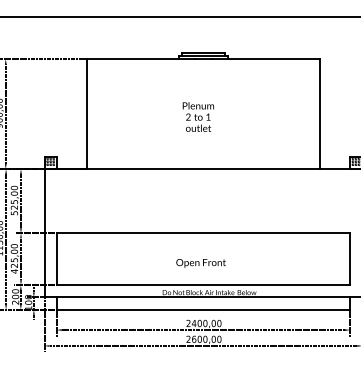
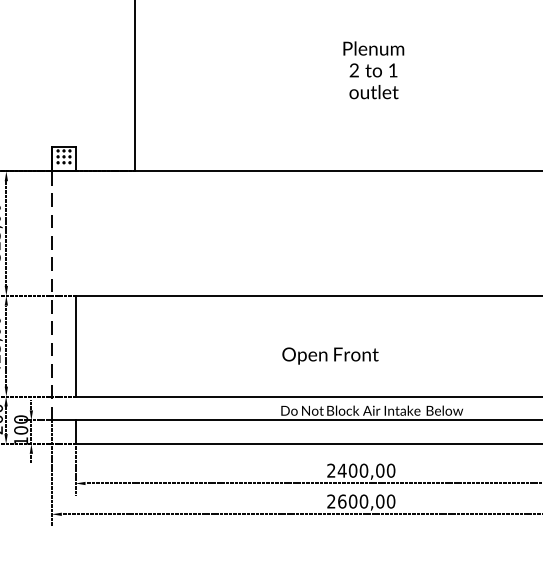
text: (197, 116) -> (372, 69), moved
line: (44, 232) -> (51, 294), solid -> dashed
text: (200, 263) -> (329, 356), moved

